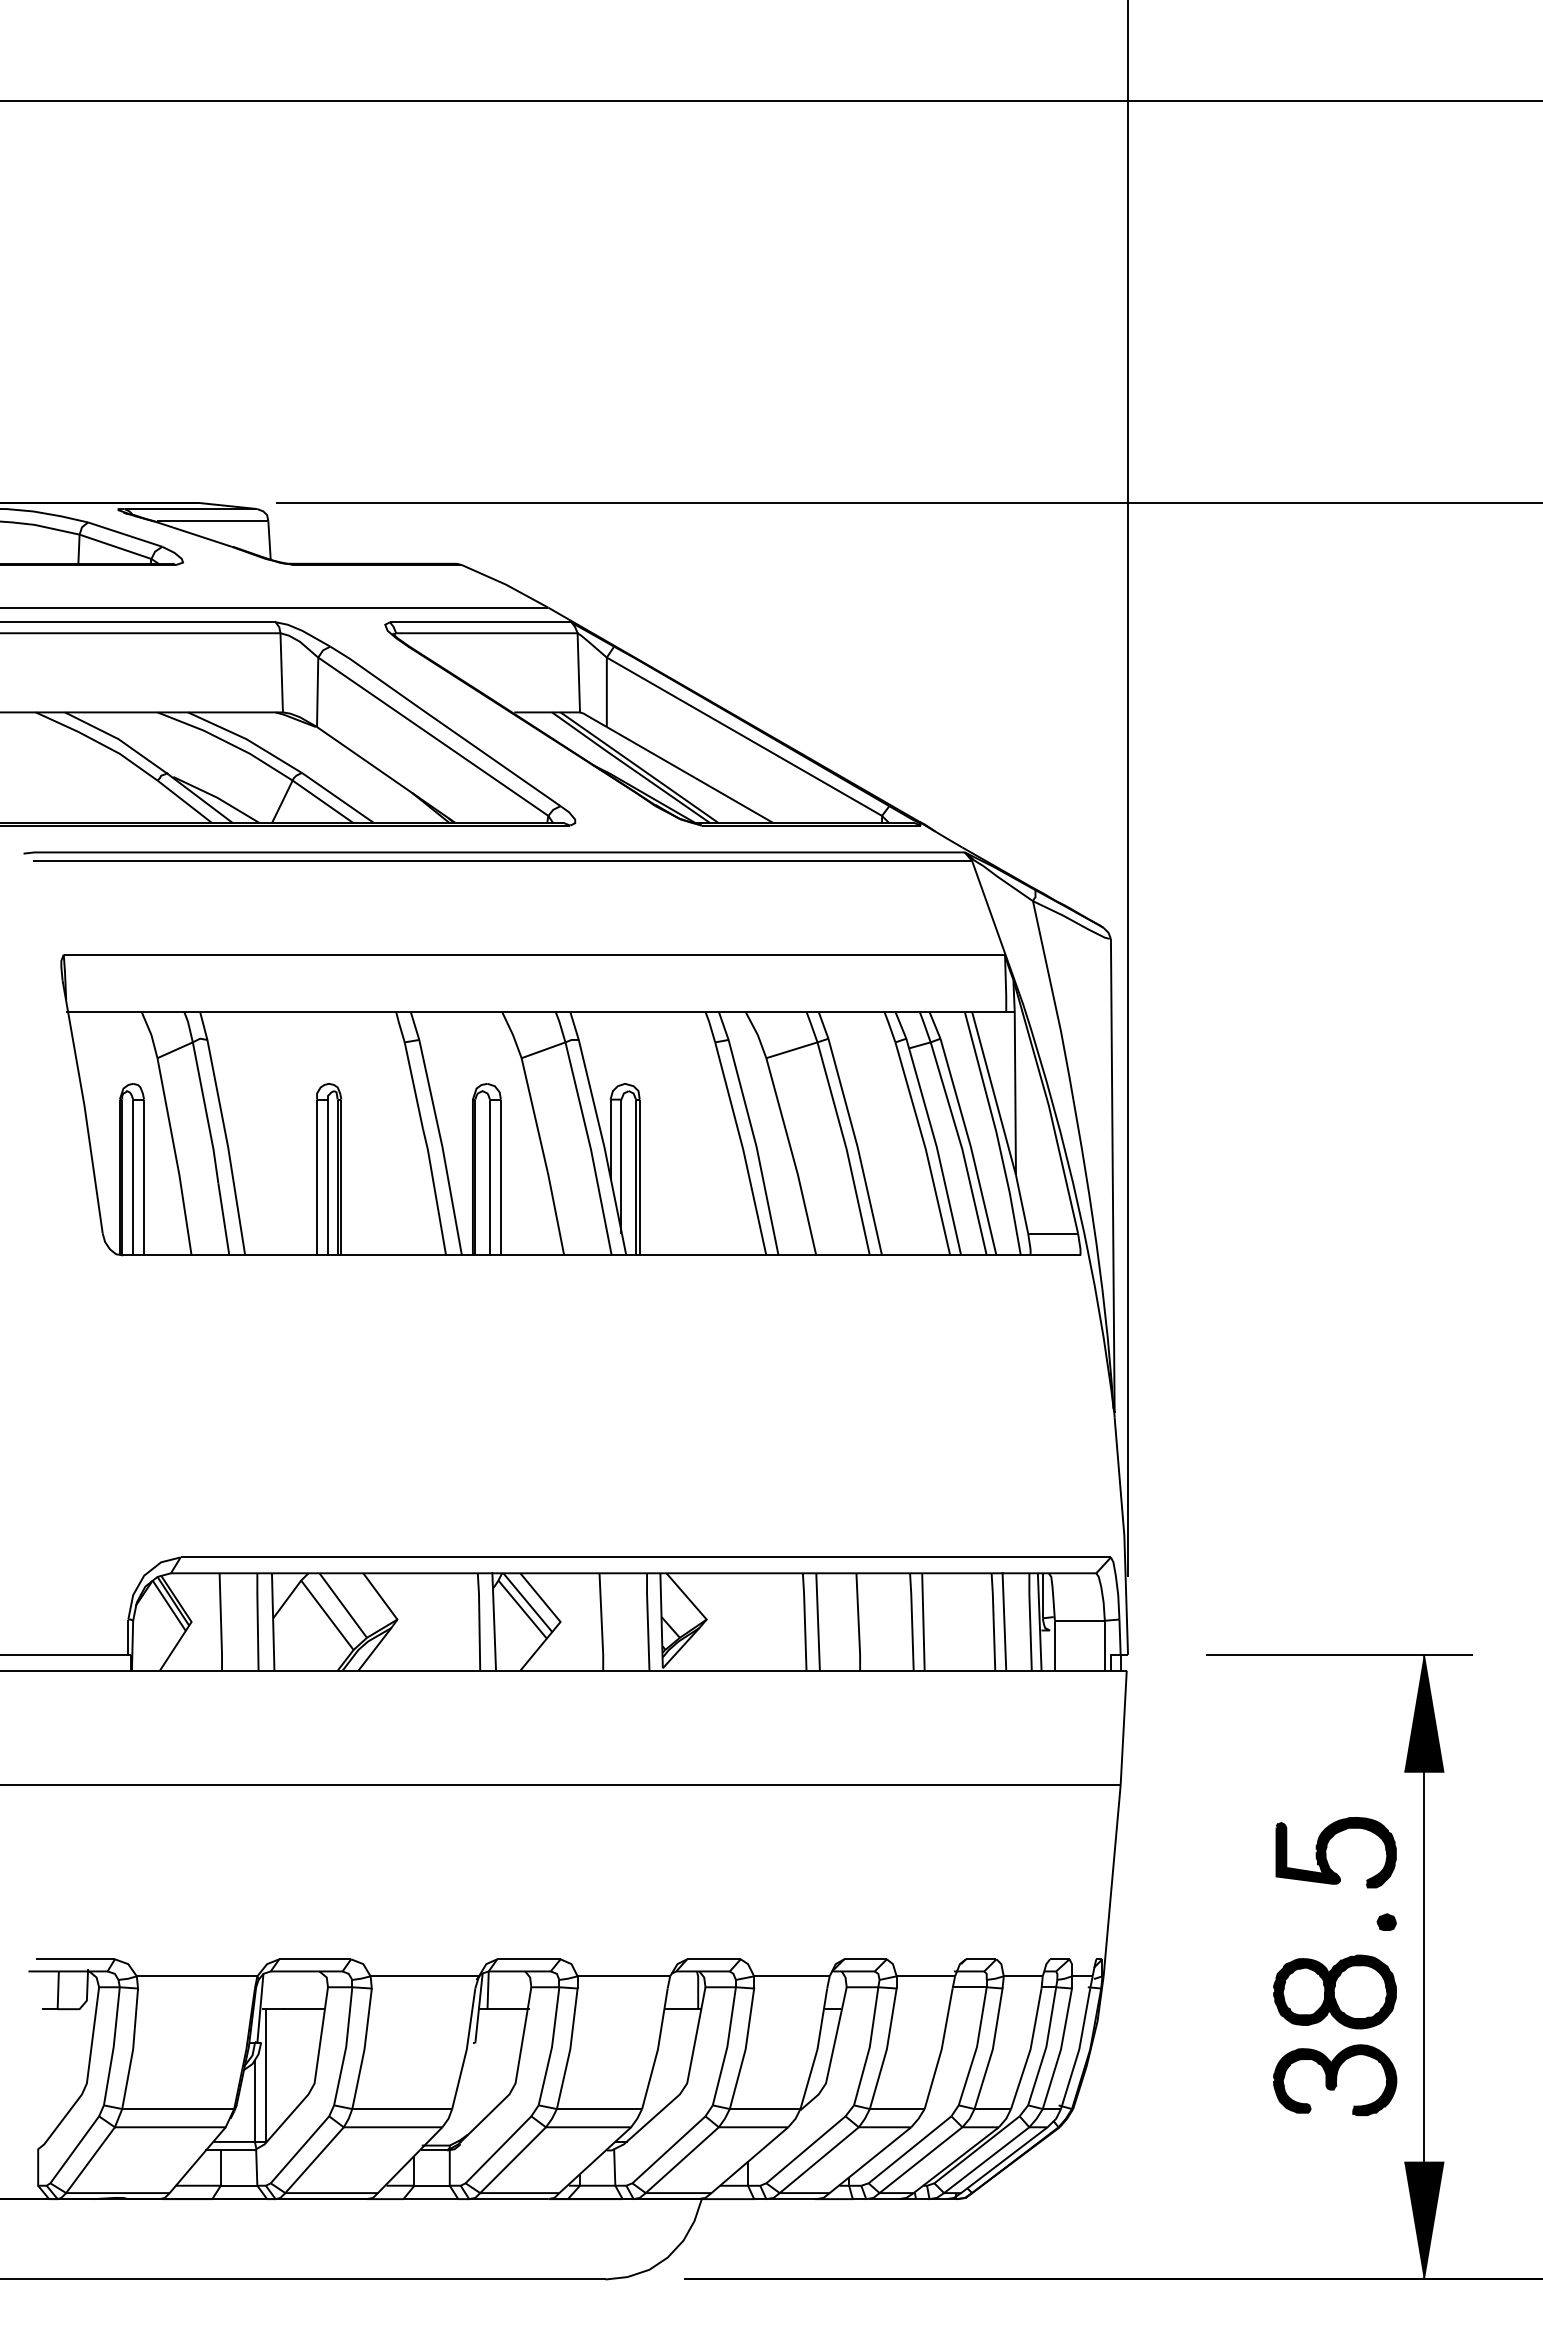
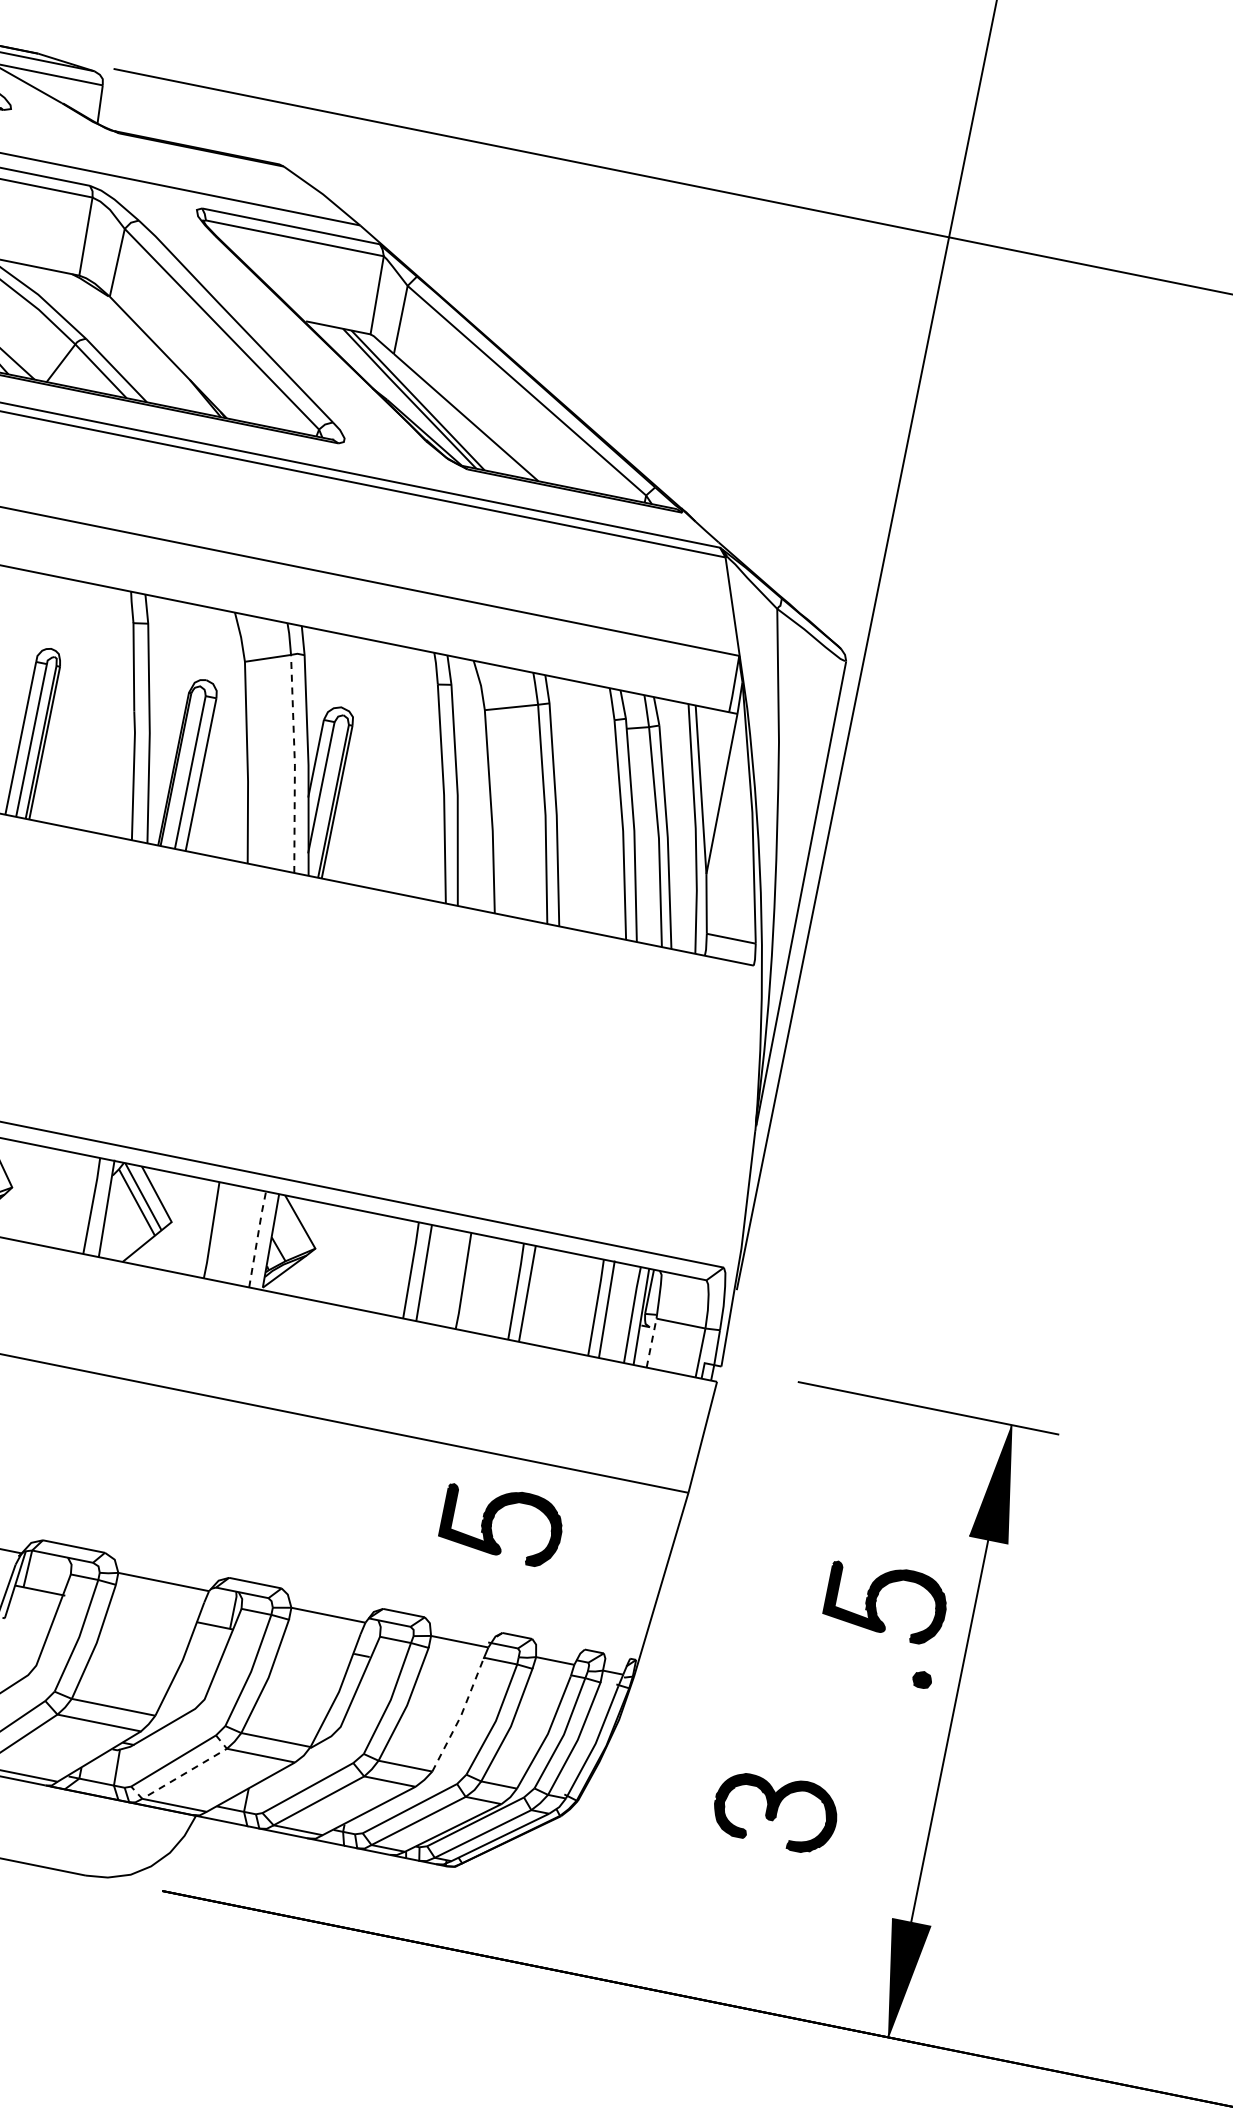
line: (590, 1148) -> (294, 763), solid -> dashed
line: (647, 1620) -> (257, 1237), solid -> dashed
line: (1054, 1645) -> (651, 1342), solid -> dashed
part: (934, 1852) -> (492, 1522), added
part: (1334, 1991) -> (857, 1737), removed
line: (941, 2049) -> (460, 1716), solid -> dashed
part: (1335, 2079) -> (776, 1810), moved
line: (682, 2159) -> (184, 1773), solid -> dashed

